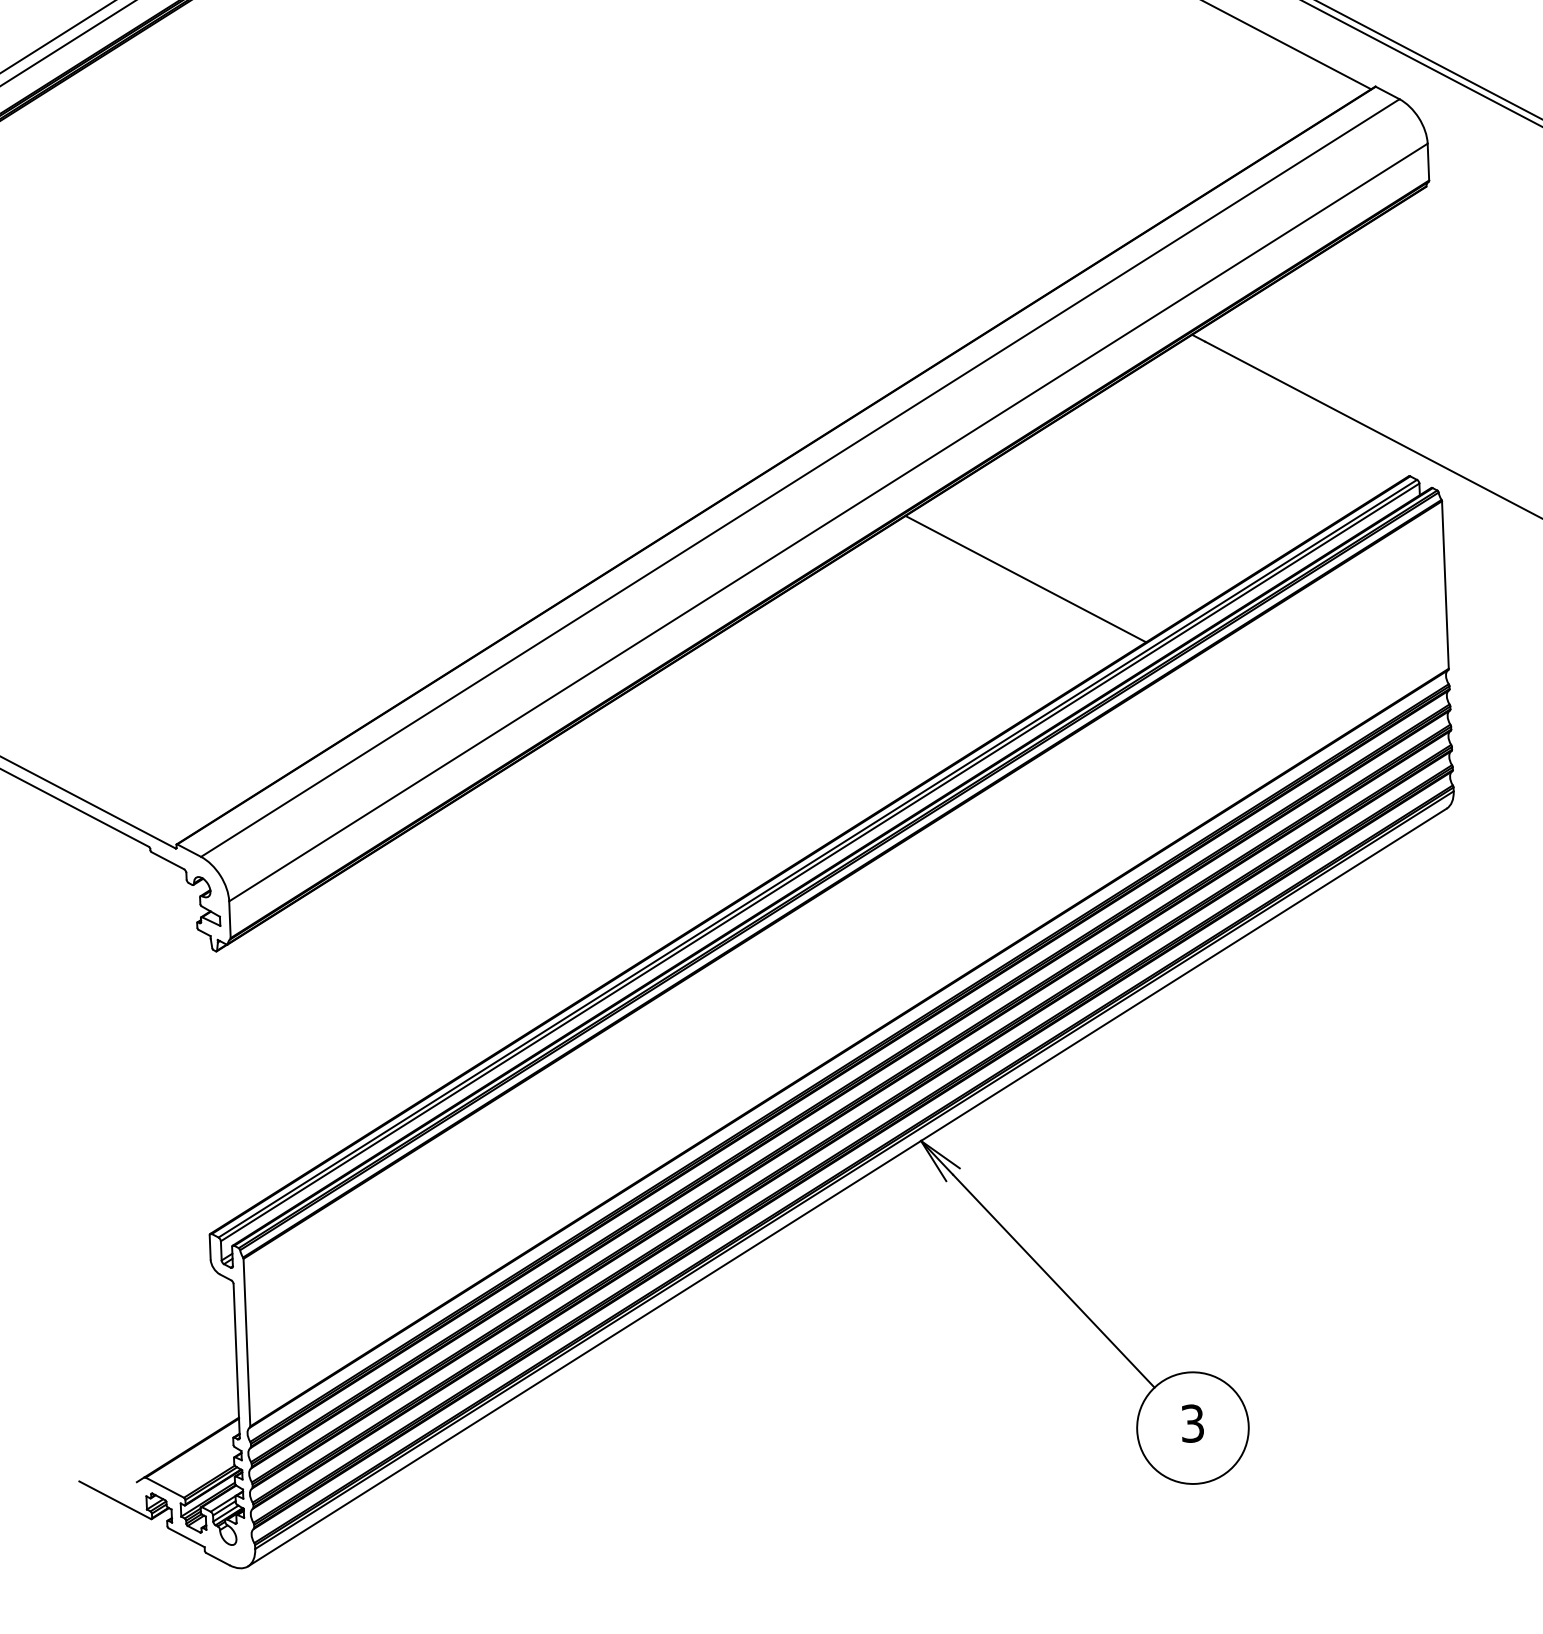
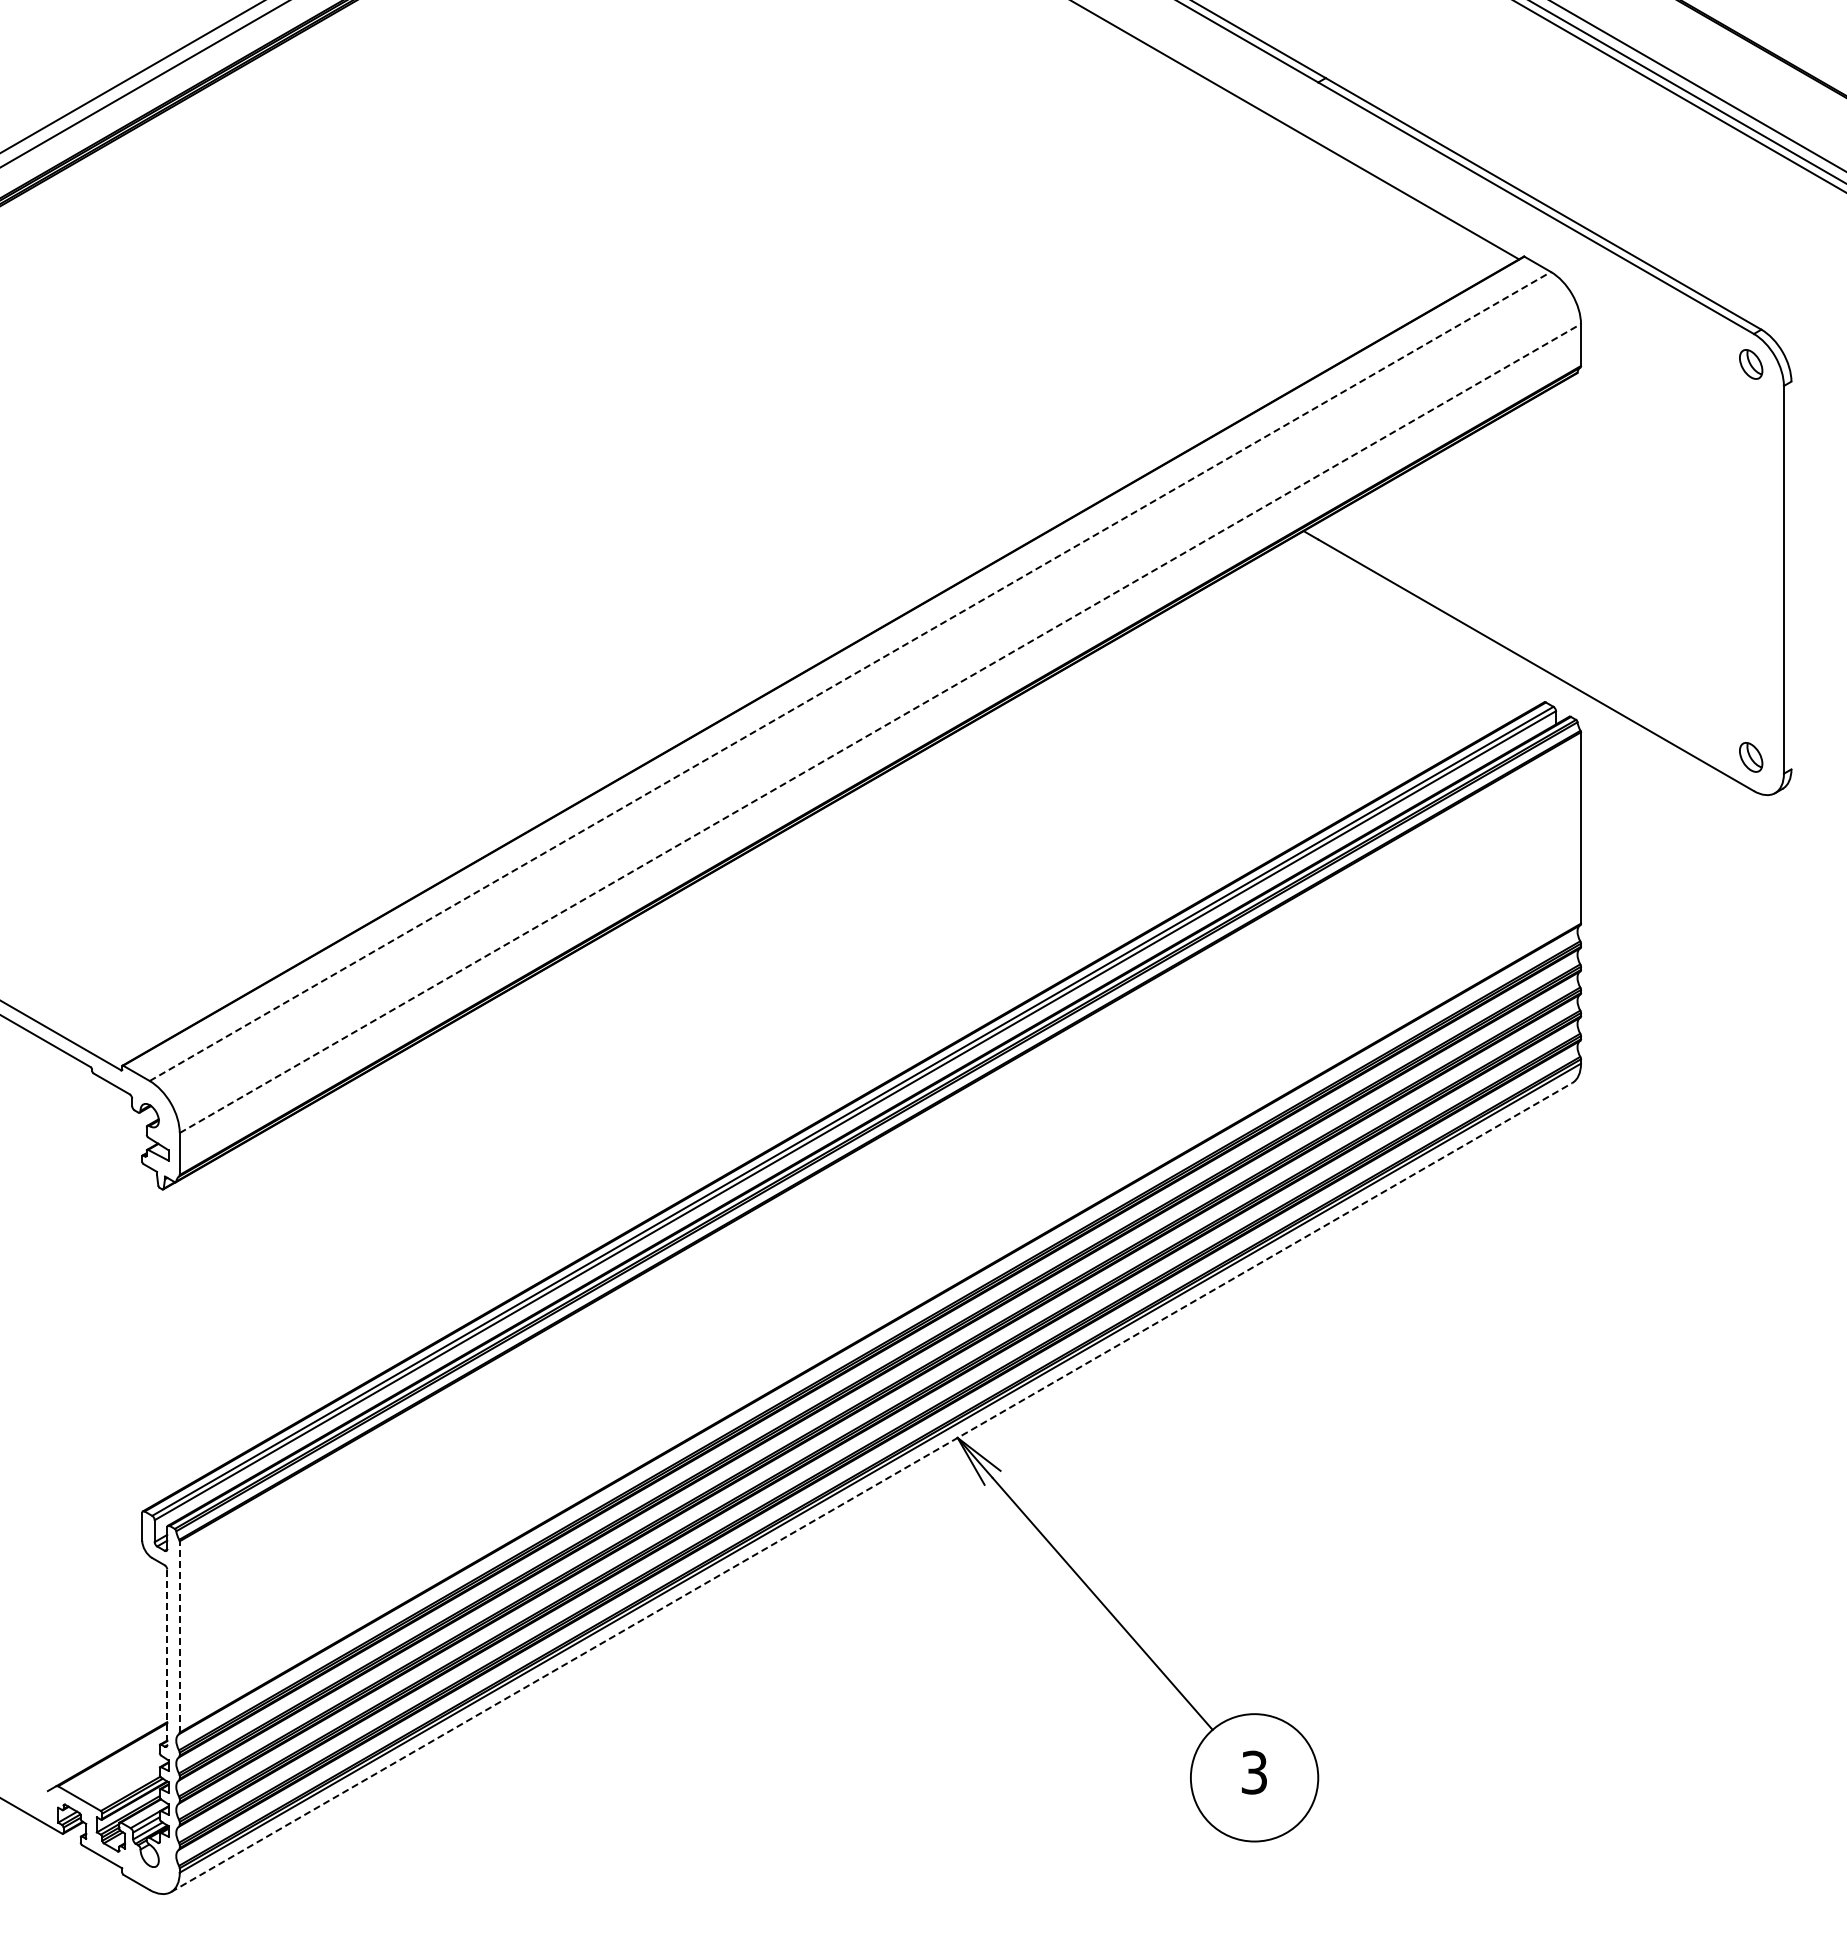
line: (800, 478) -> (850, 676), solid -> dashed
line: (828, 522) -> (880, 728), solid -> dashed
line: (1025, 578) -> (1102, 801), removed
line: (848, 1187) -> (872, 1487), solid -> dashed
line: (246, 1342) -> (179, 1636), solid -> dashed
line: (236, 1361) -> (167, 1657), solid -> dashed

